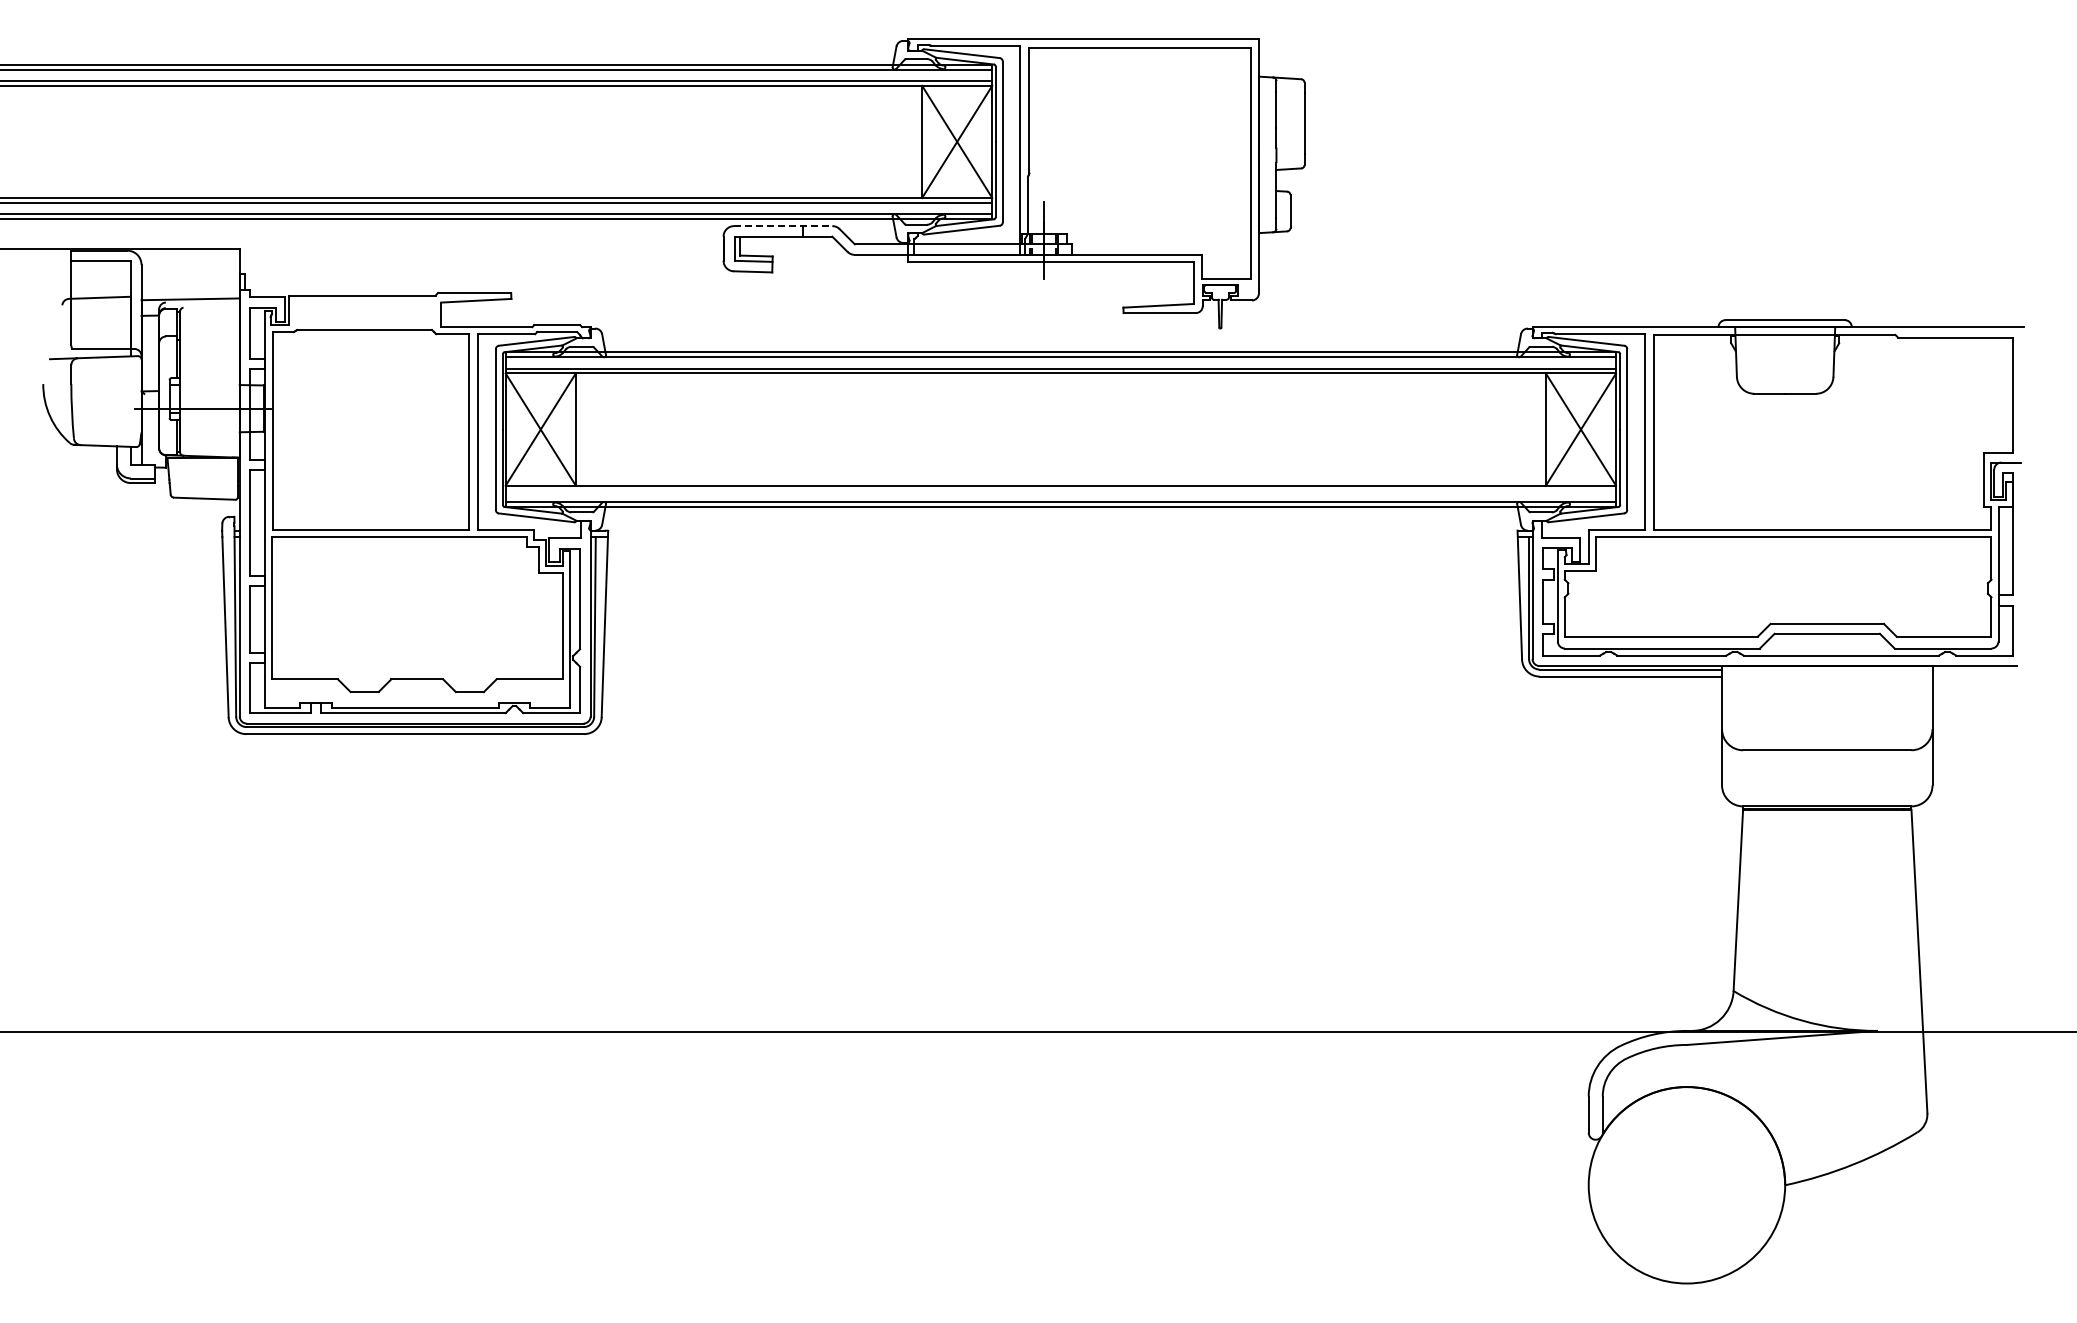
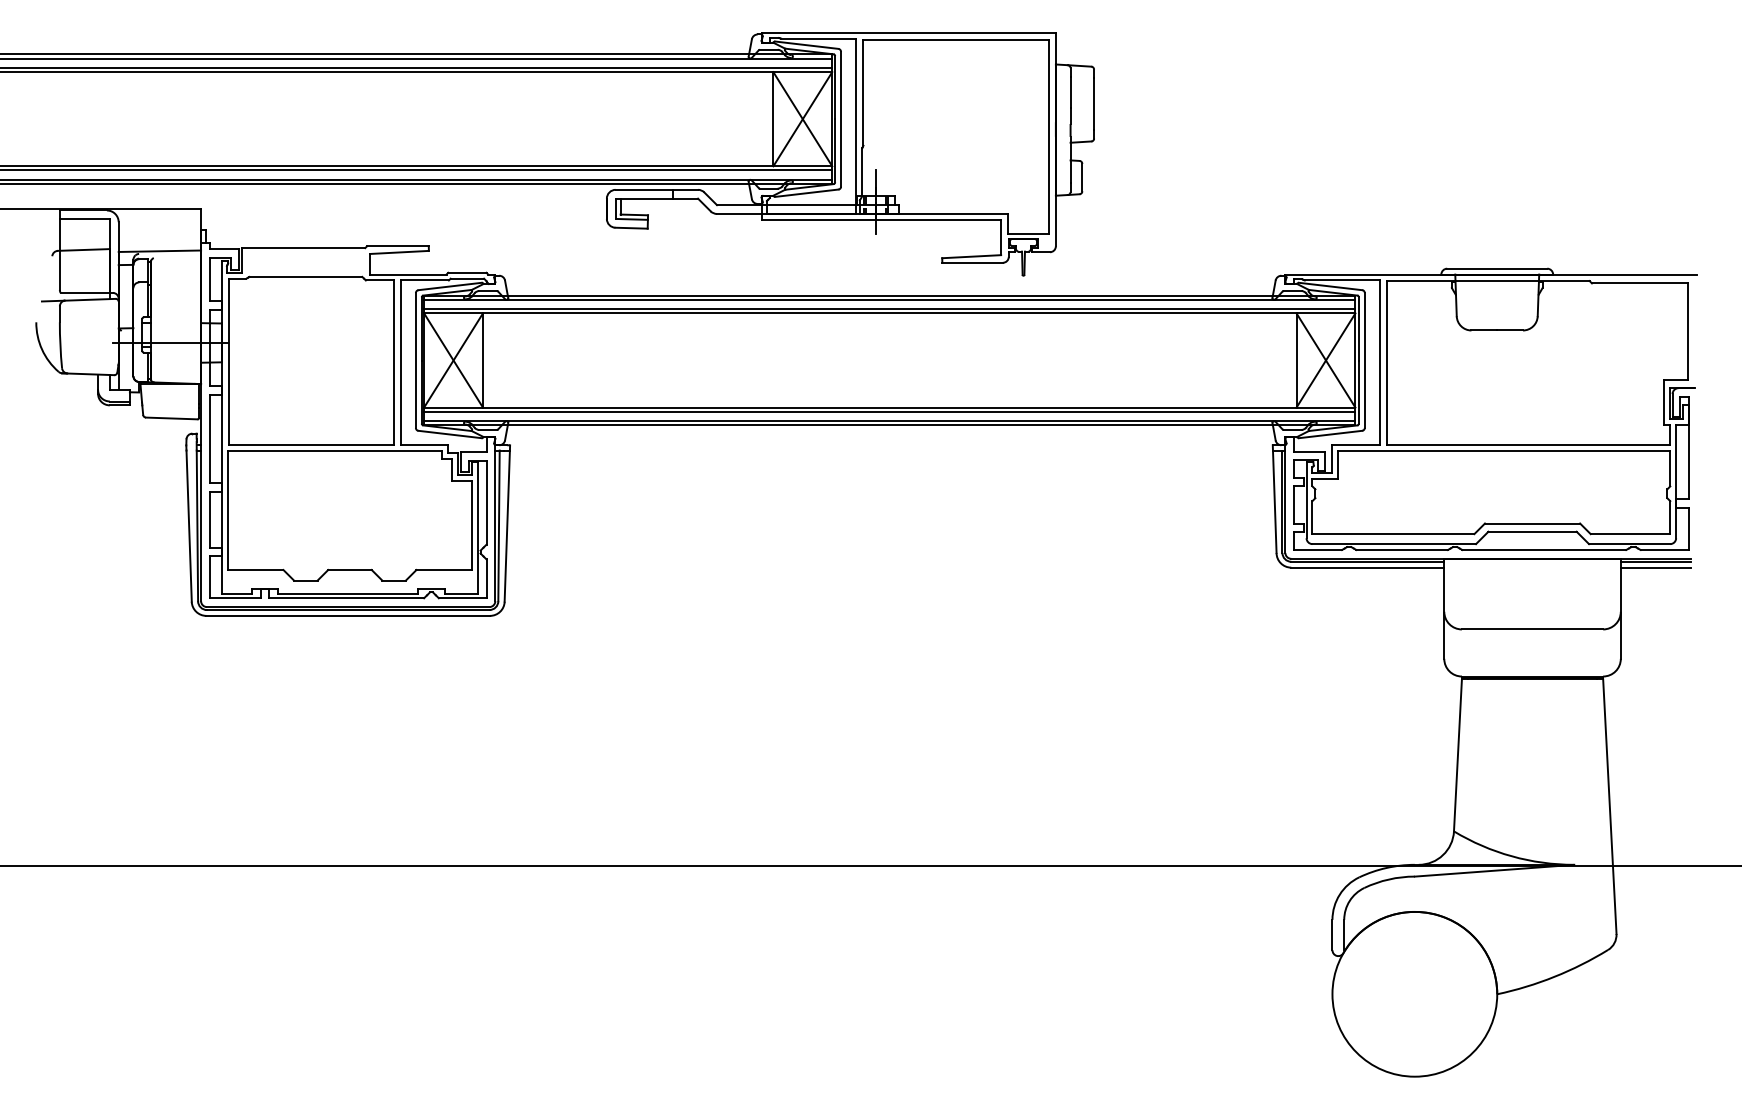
line: (783, 226) -> (657, 190), dashed -> solid
line: (1060, 490) -> (889, 411), added
line: (1974, 669) -> (1656, 561), added
line: (1974, 676) -> (1656, 567), added

